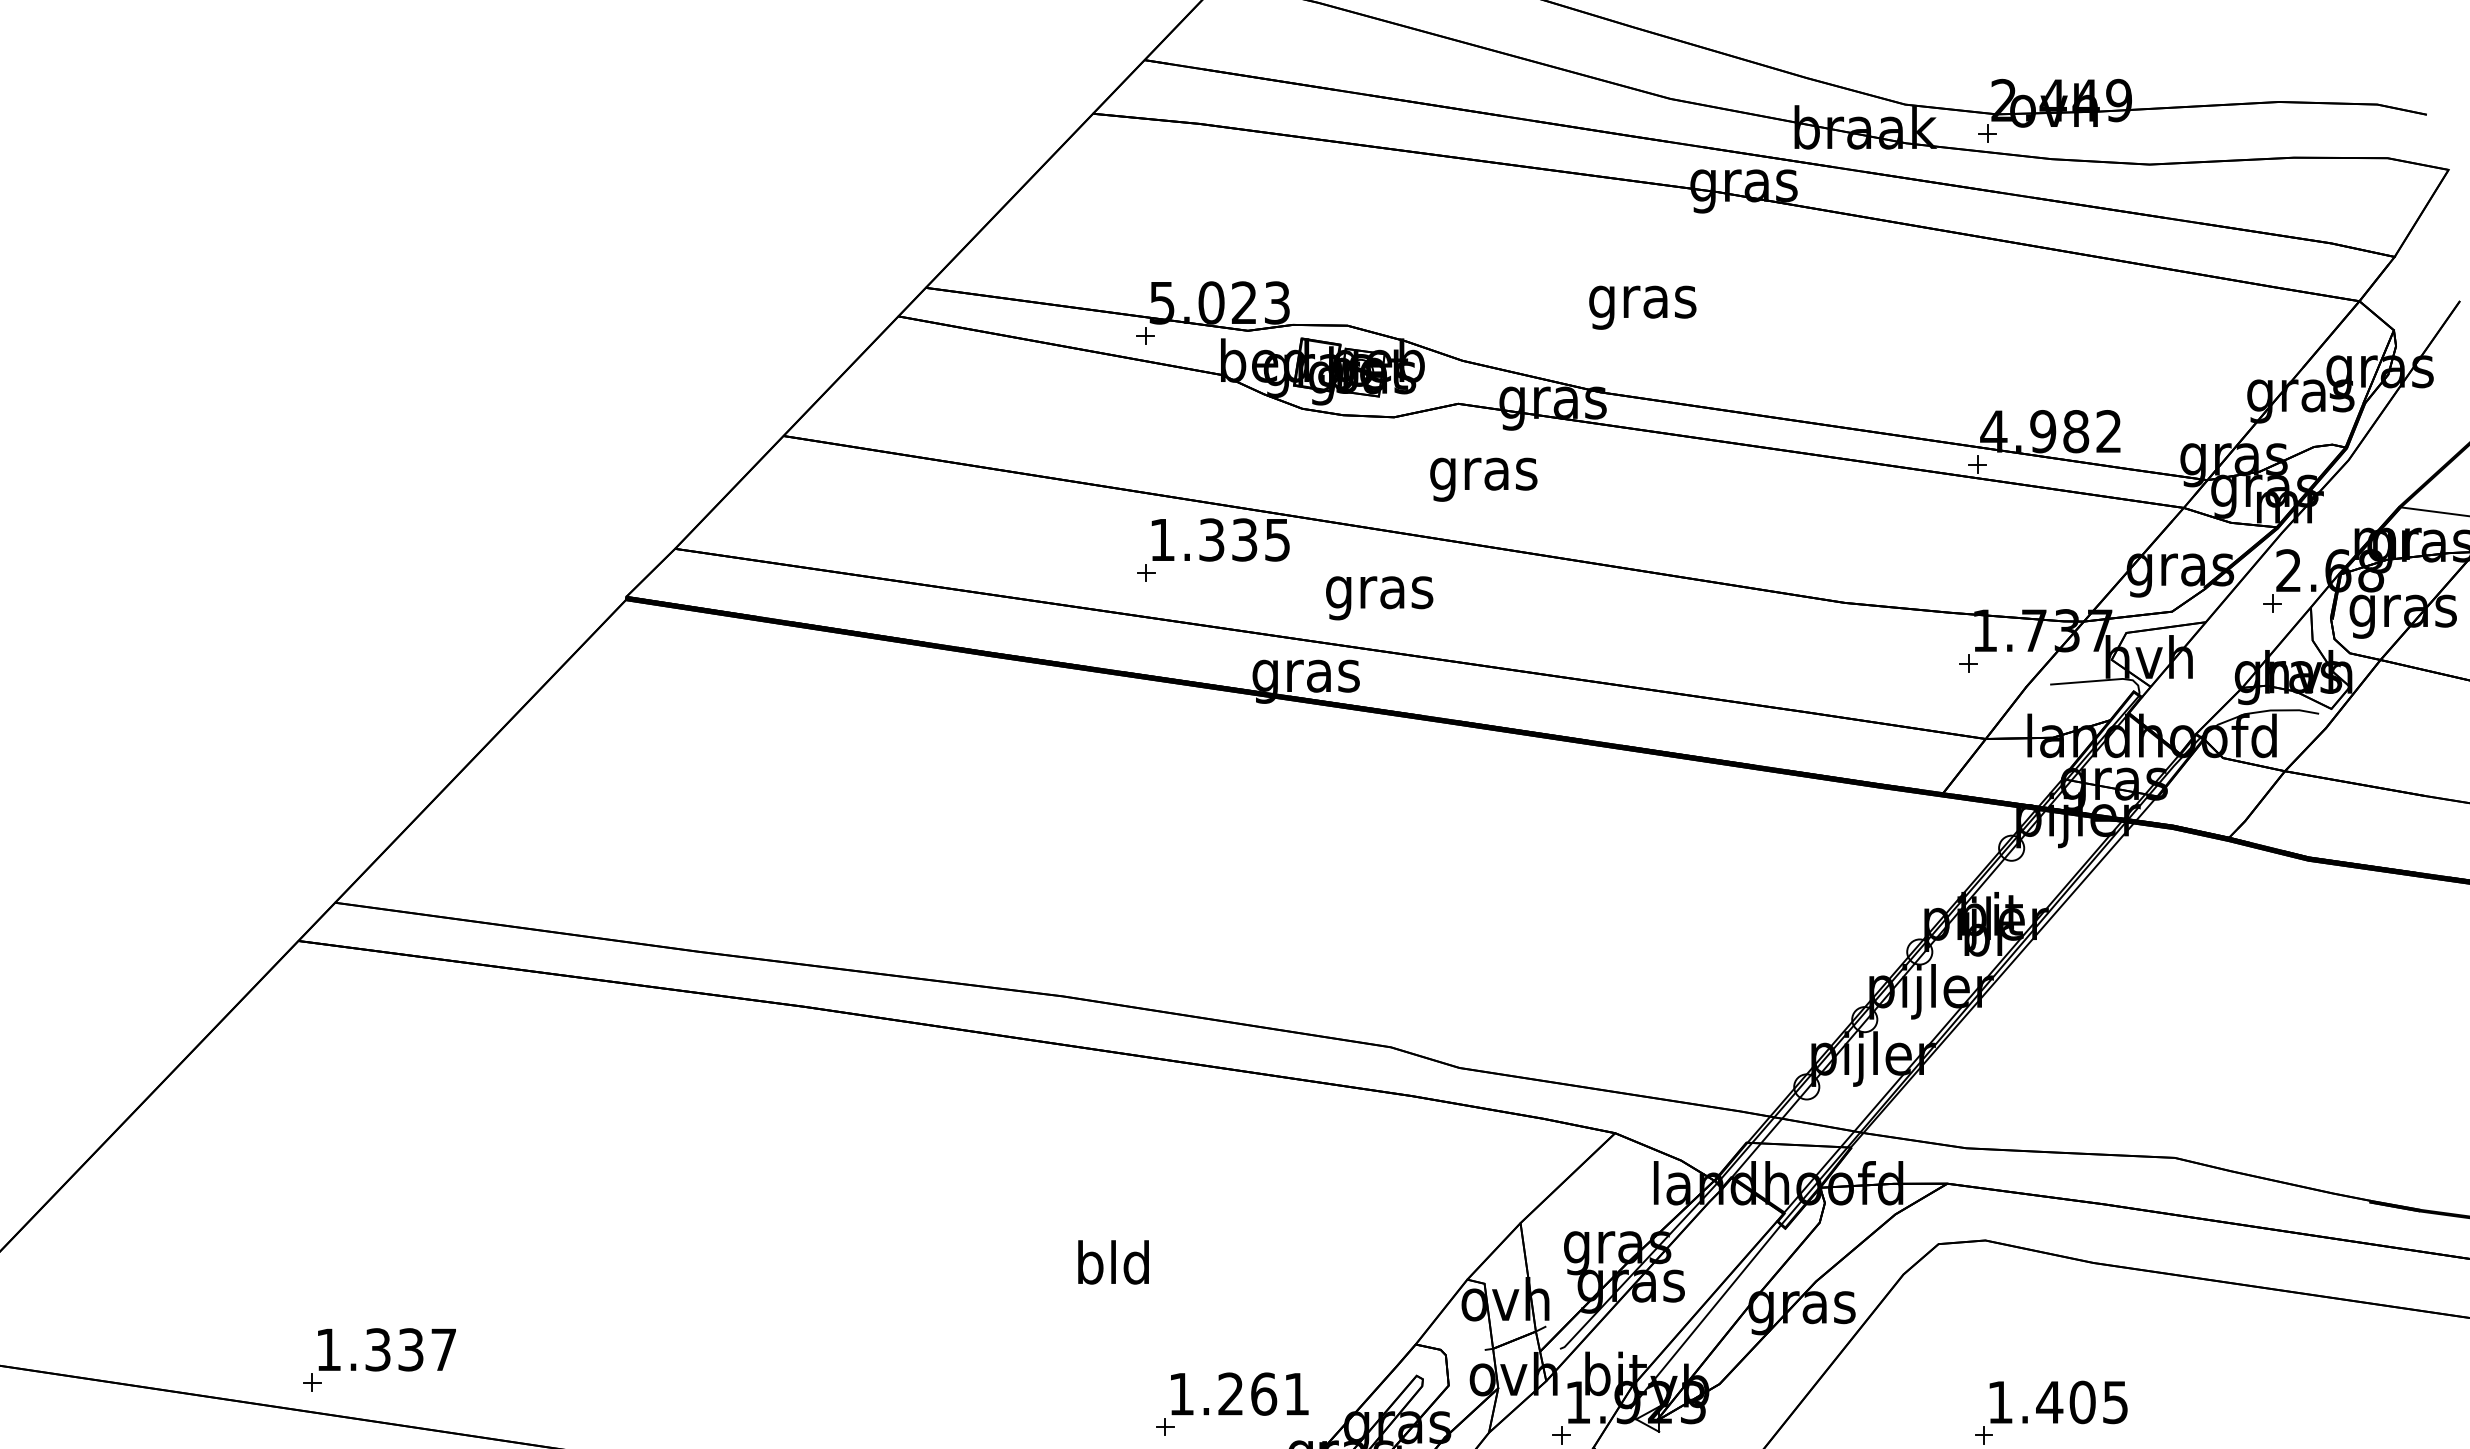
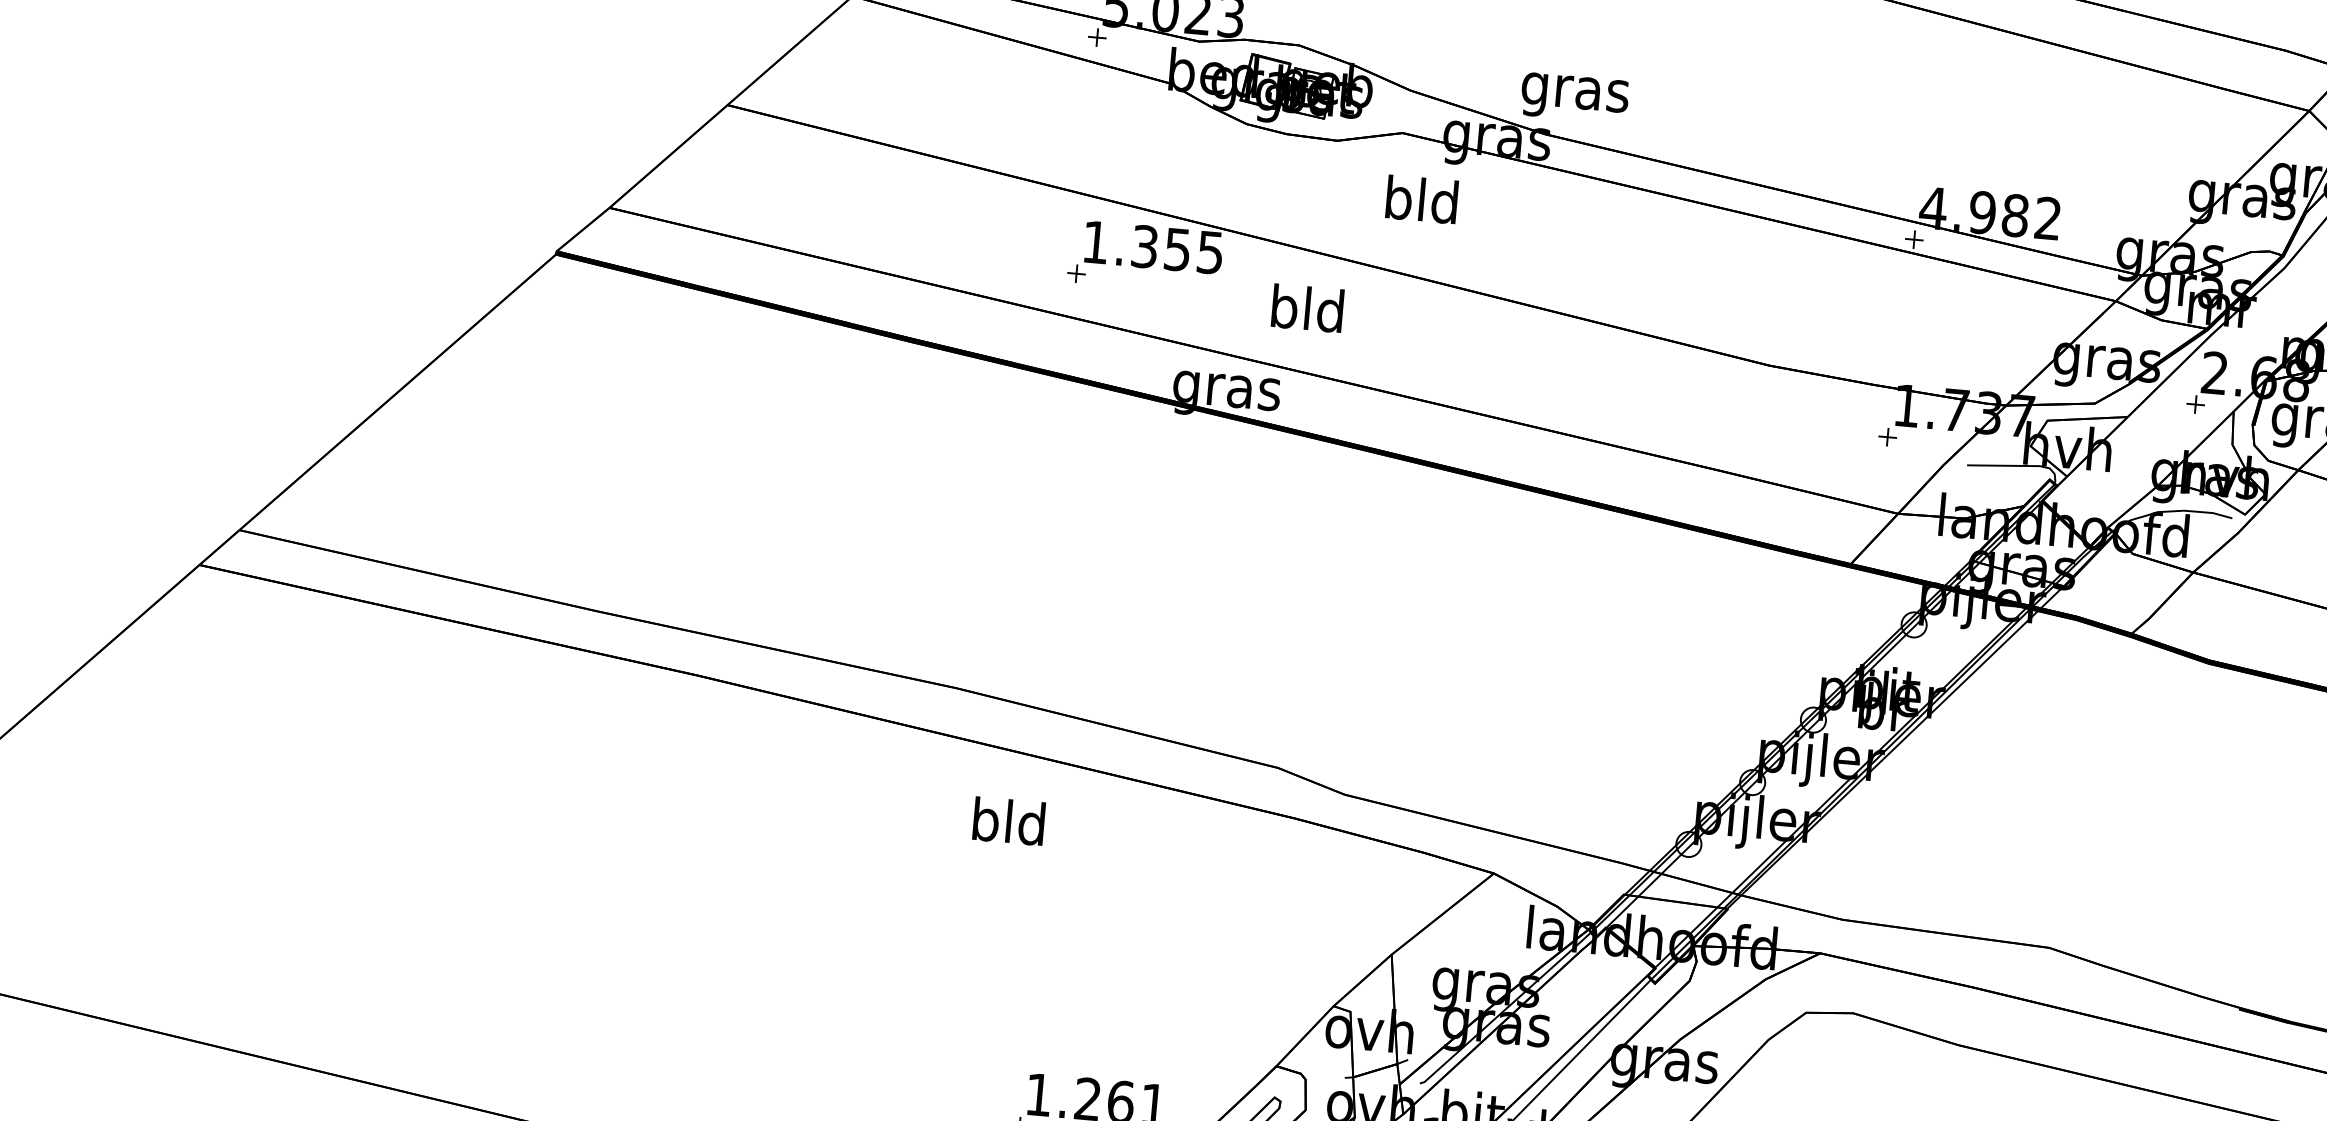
text: (1642, 307) -> (1574, 97), moved
text: (1483, 473) -> (1421, 204), gras -> bld
text: (1245, 539) -> (1178, 249), 1.335 -> 1.355
text: (1379, 592) -> (1307, 313), gras -> bld
text: (1113, 1262) -> (1008, 821), moved
part: (379, 1359) -> (243, 989), removed

